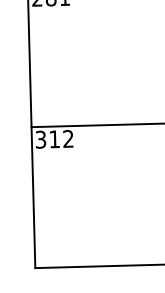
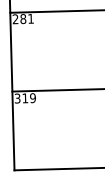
text: (67, 139) -> (32, 98), 312 -> 319

